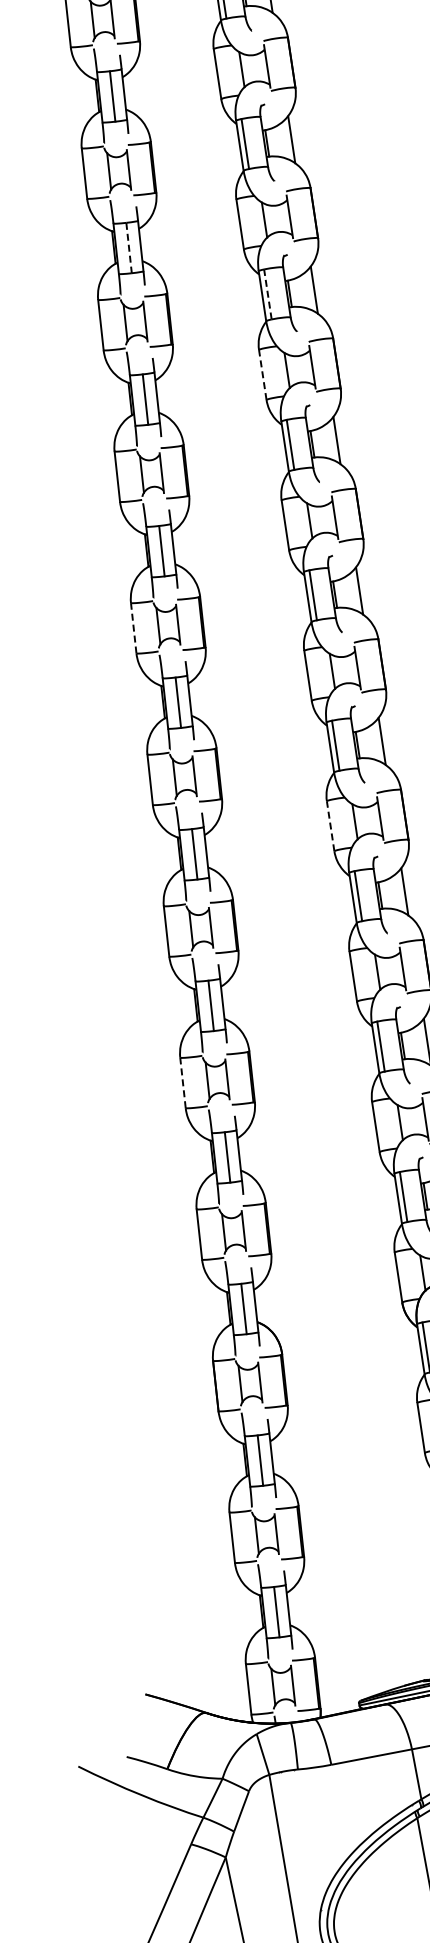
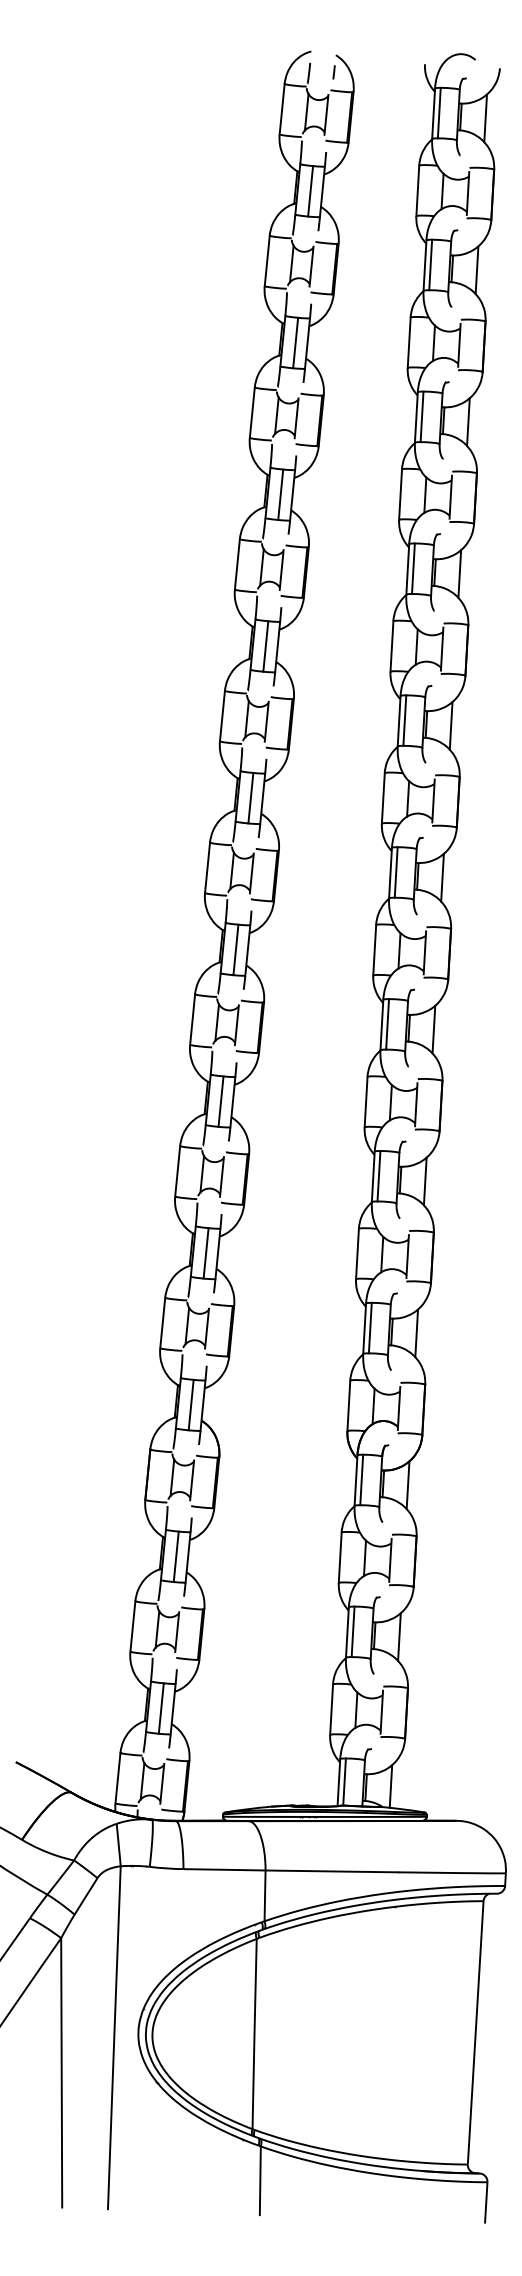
line: (129, 248) -> (295, 343), dashed -> solid
line: (268, 294) -> (422, 416), dashed -> solid
line: (262, 374) -> (400, 494), dashed -> solid
line: (133, 627) -> (222, 715), dashed -> solid
line: (330, 825) -> (374, 949), dashed -> solid
line: (182, 1082) -> (177, 1170), dashed -> solid

